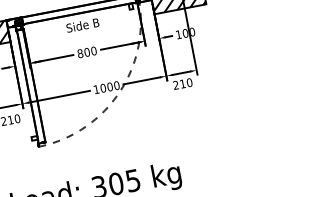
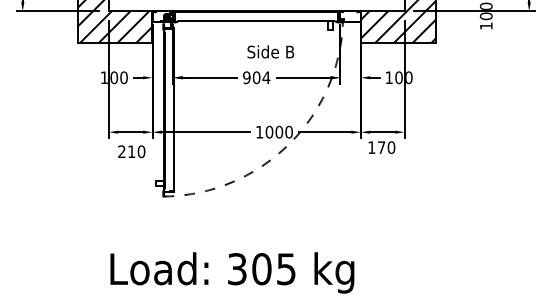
text: (82, 25) -> (270, 51), moved
text: (87, 52) -> (256, 77), 800 -> 904
text: (179, 84) -> (376, 147), 210 -> 170

